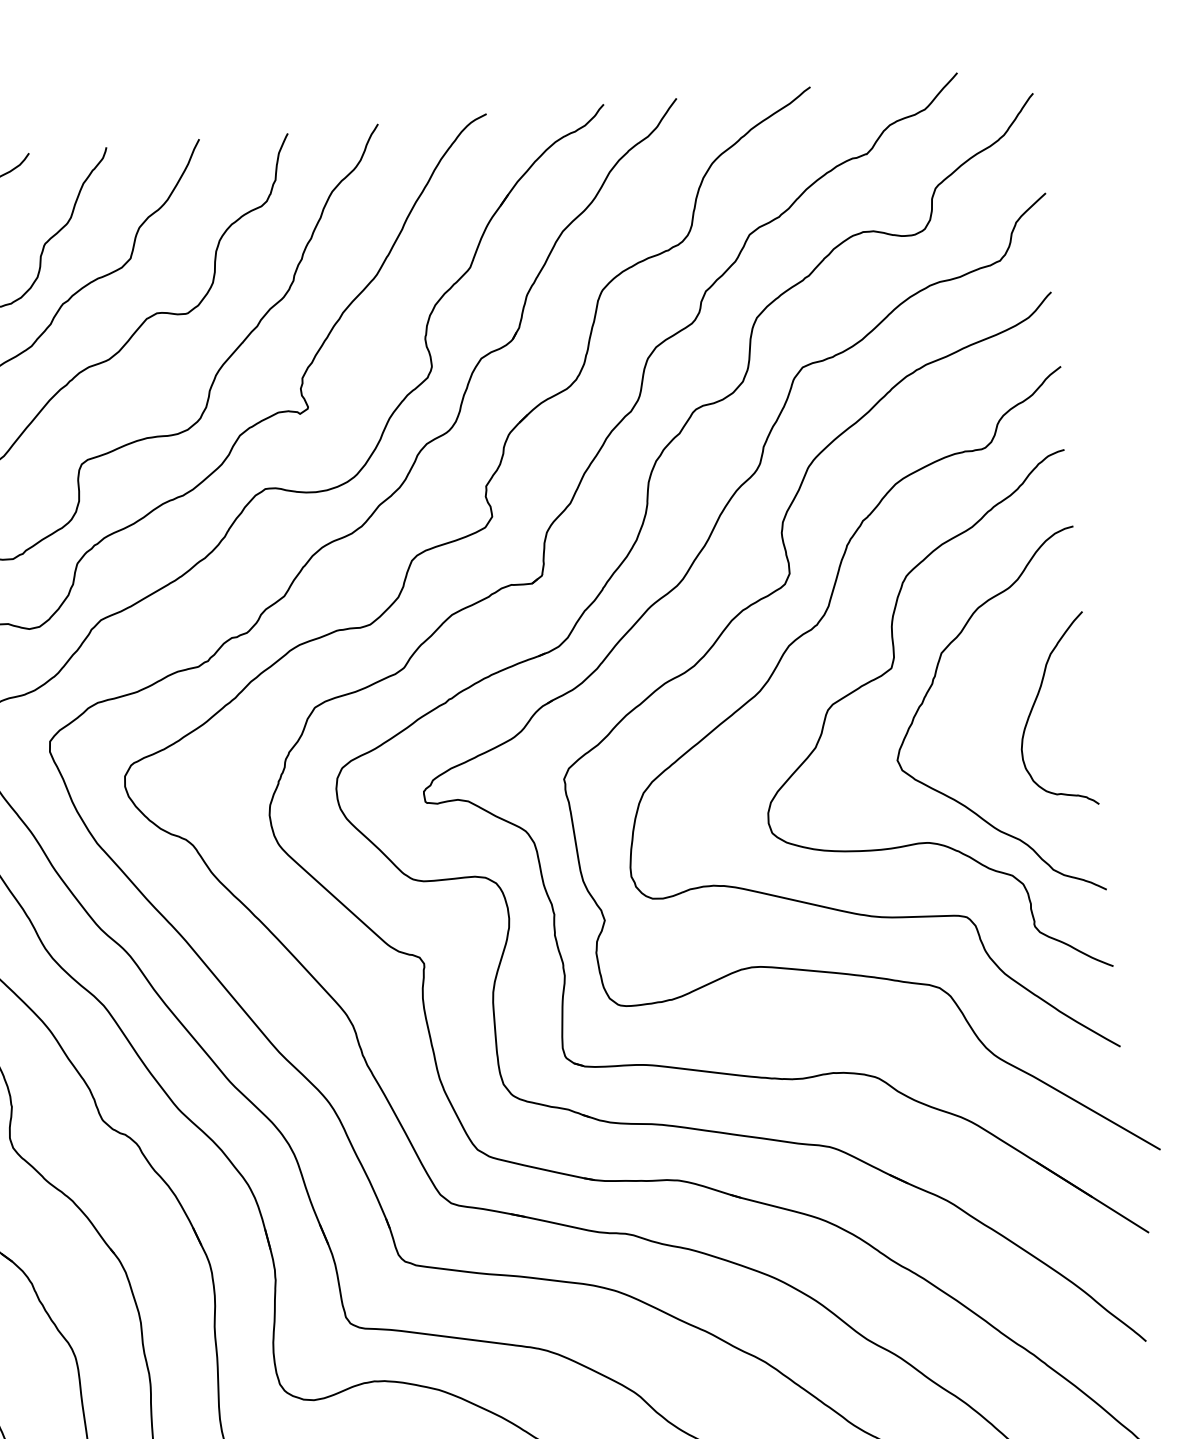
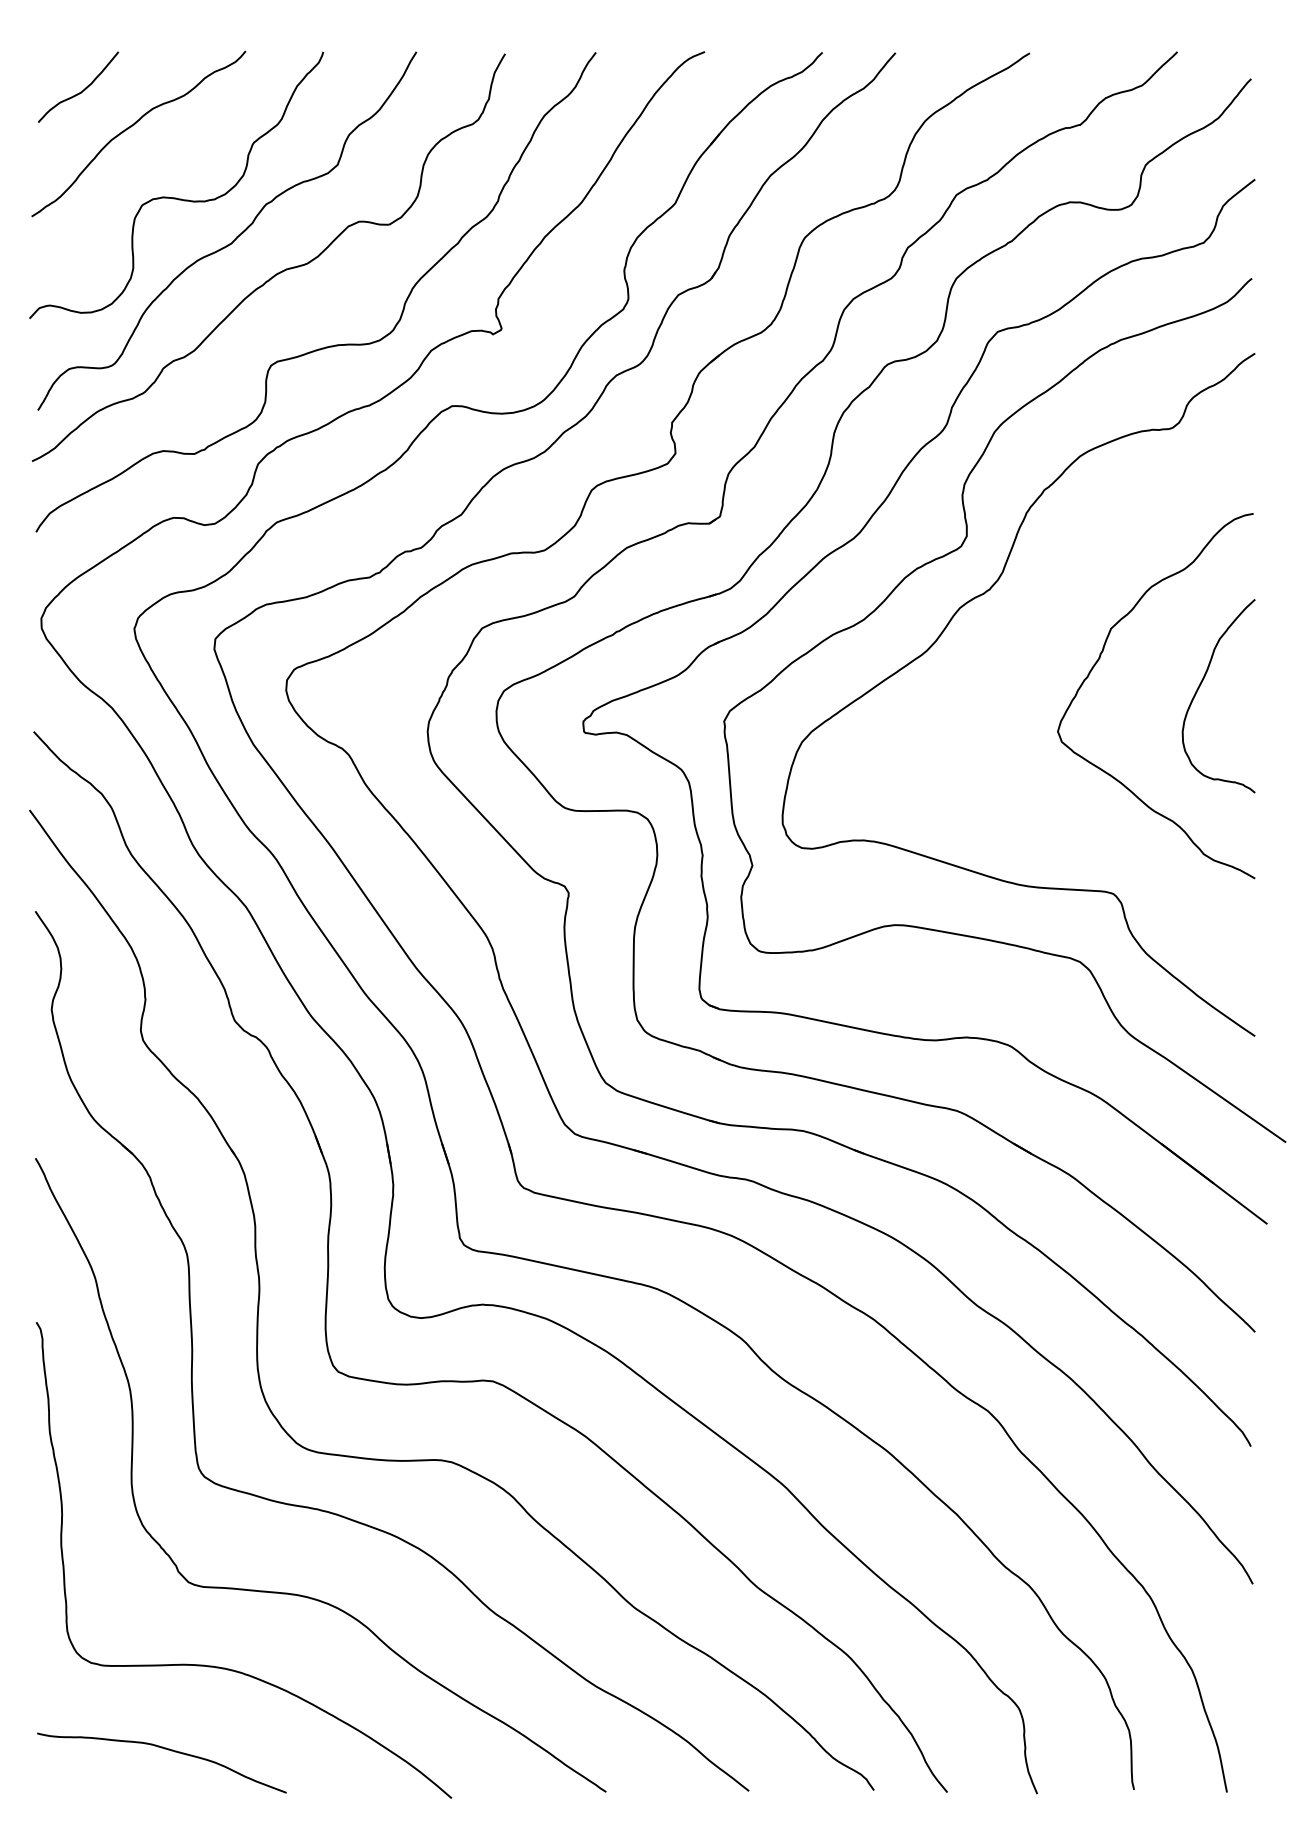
curve: (887, 672) -> (1055, 643), removed

